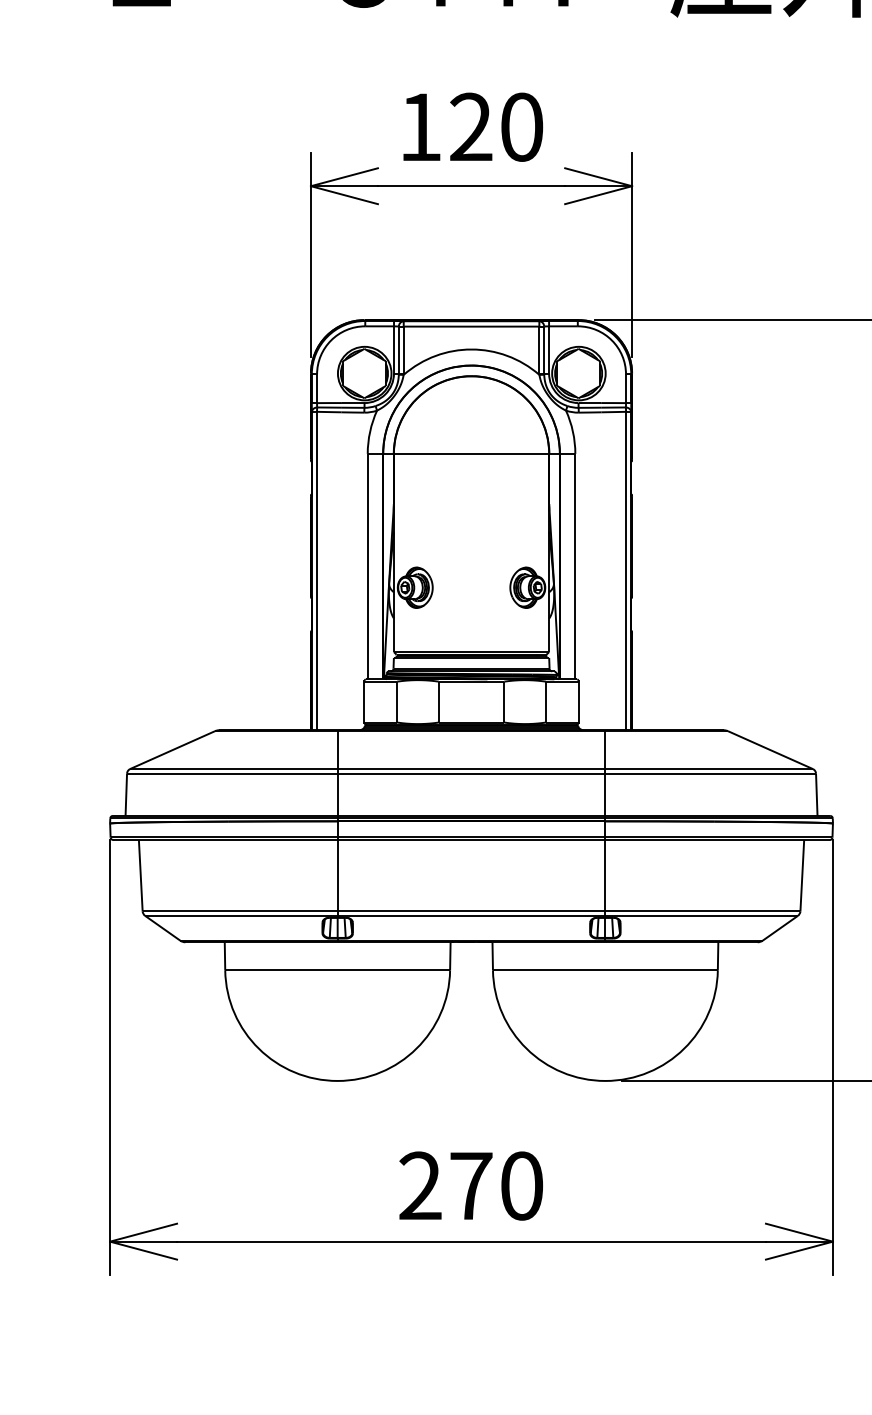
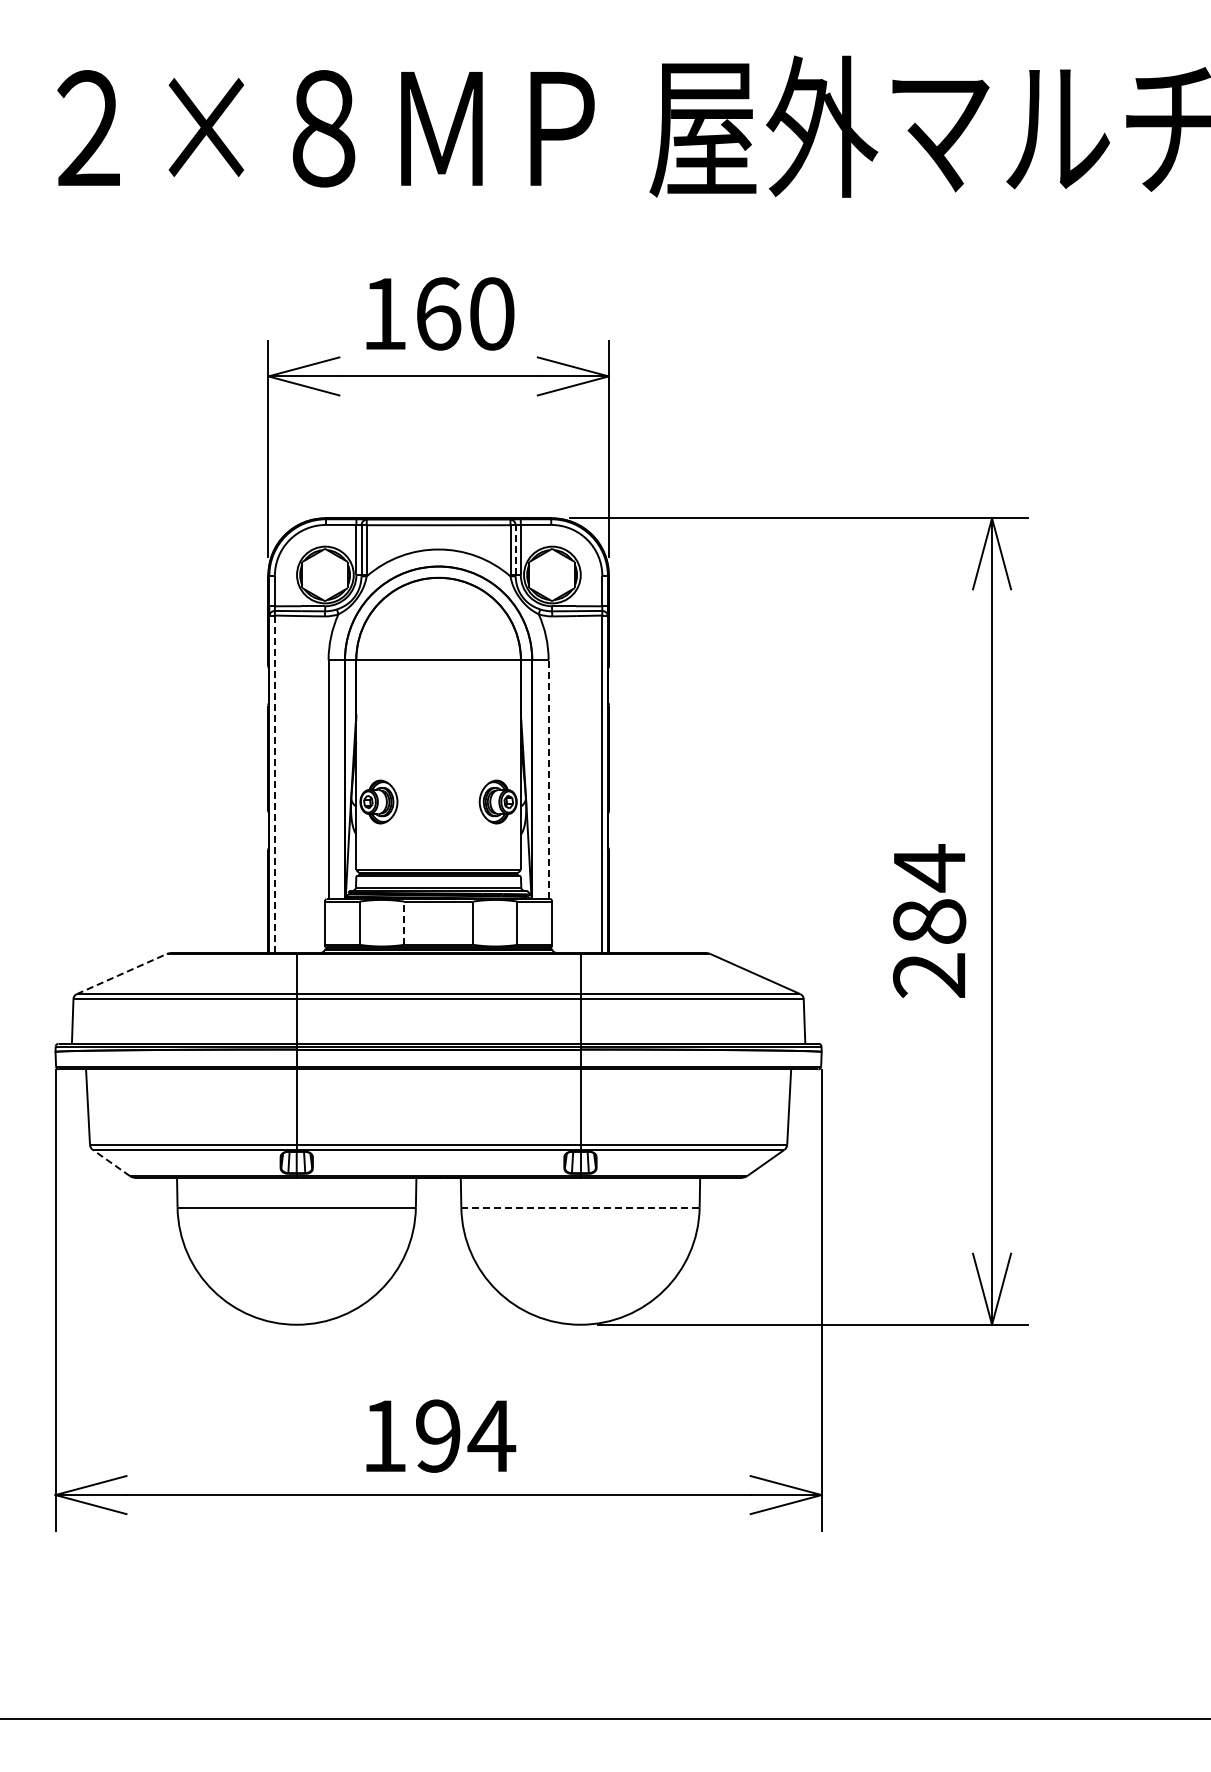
text: (471, 126) -> (438, 313), 120 -> 160
line: (544, 350) -> (515, 550), solid -> dashed
line: (575, 566) -> (548, 779), solid -> dashed
line: (316, 571) -> (274, 784), solid -> dashed
line: (438, 702) -> (403, 923), solid -> dashed
line: (173, 749) -> (122, 973), solid -> dashed
line: (162, 927) -> (111, 1162), solid -> dashed
line: (605, 970) -> (580, 1207), solid -> dashed
text: (472, 1185) -> (439, 1435), 270 -> 194

